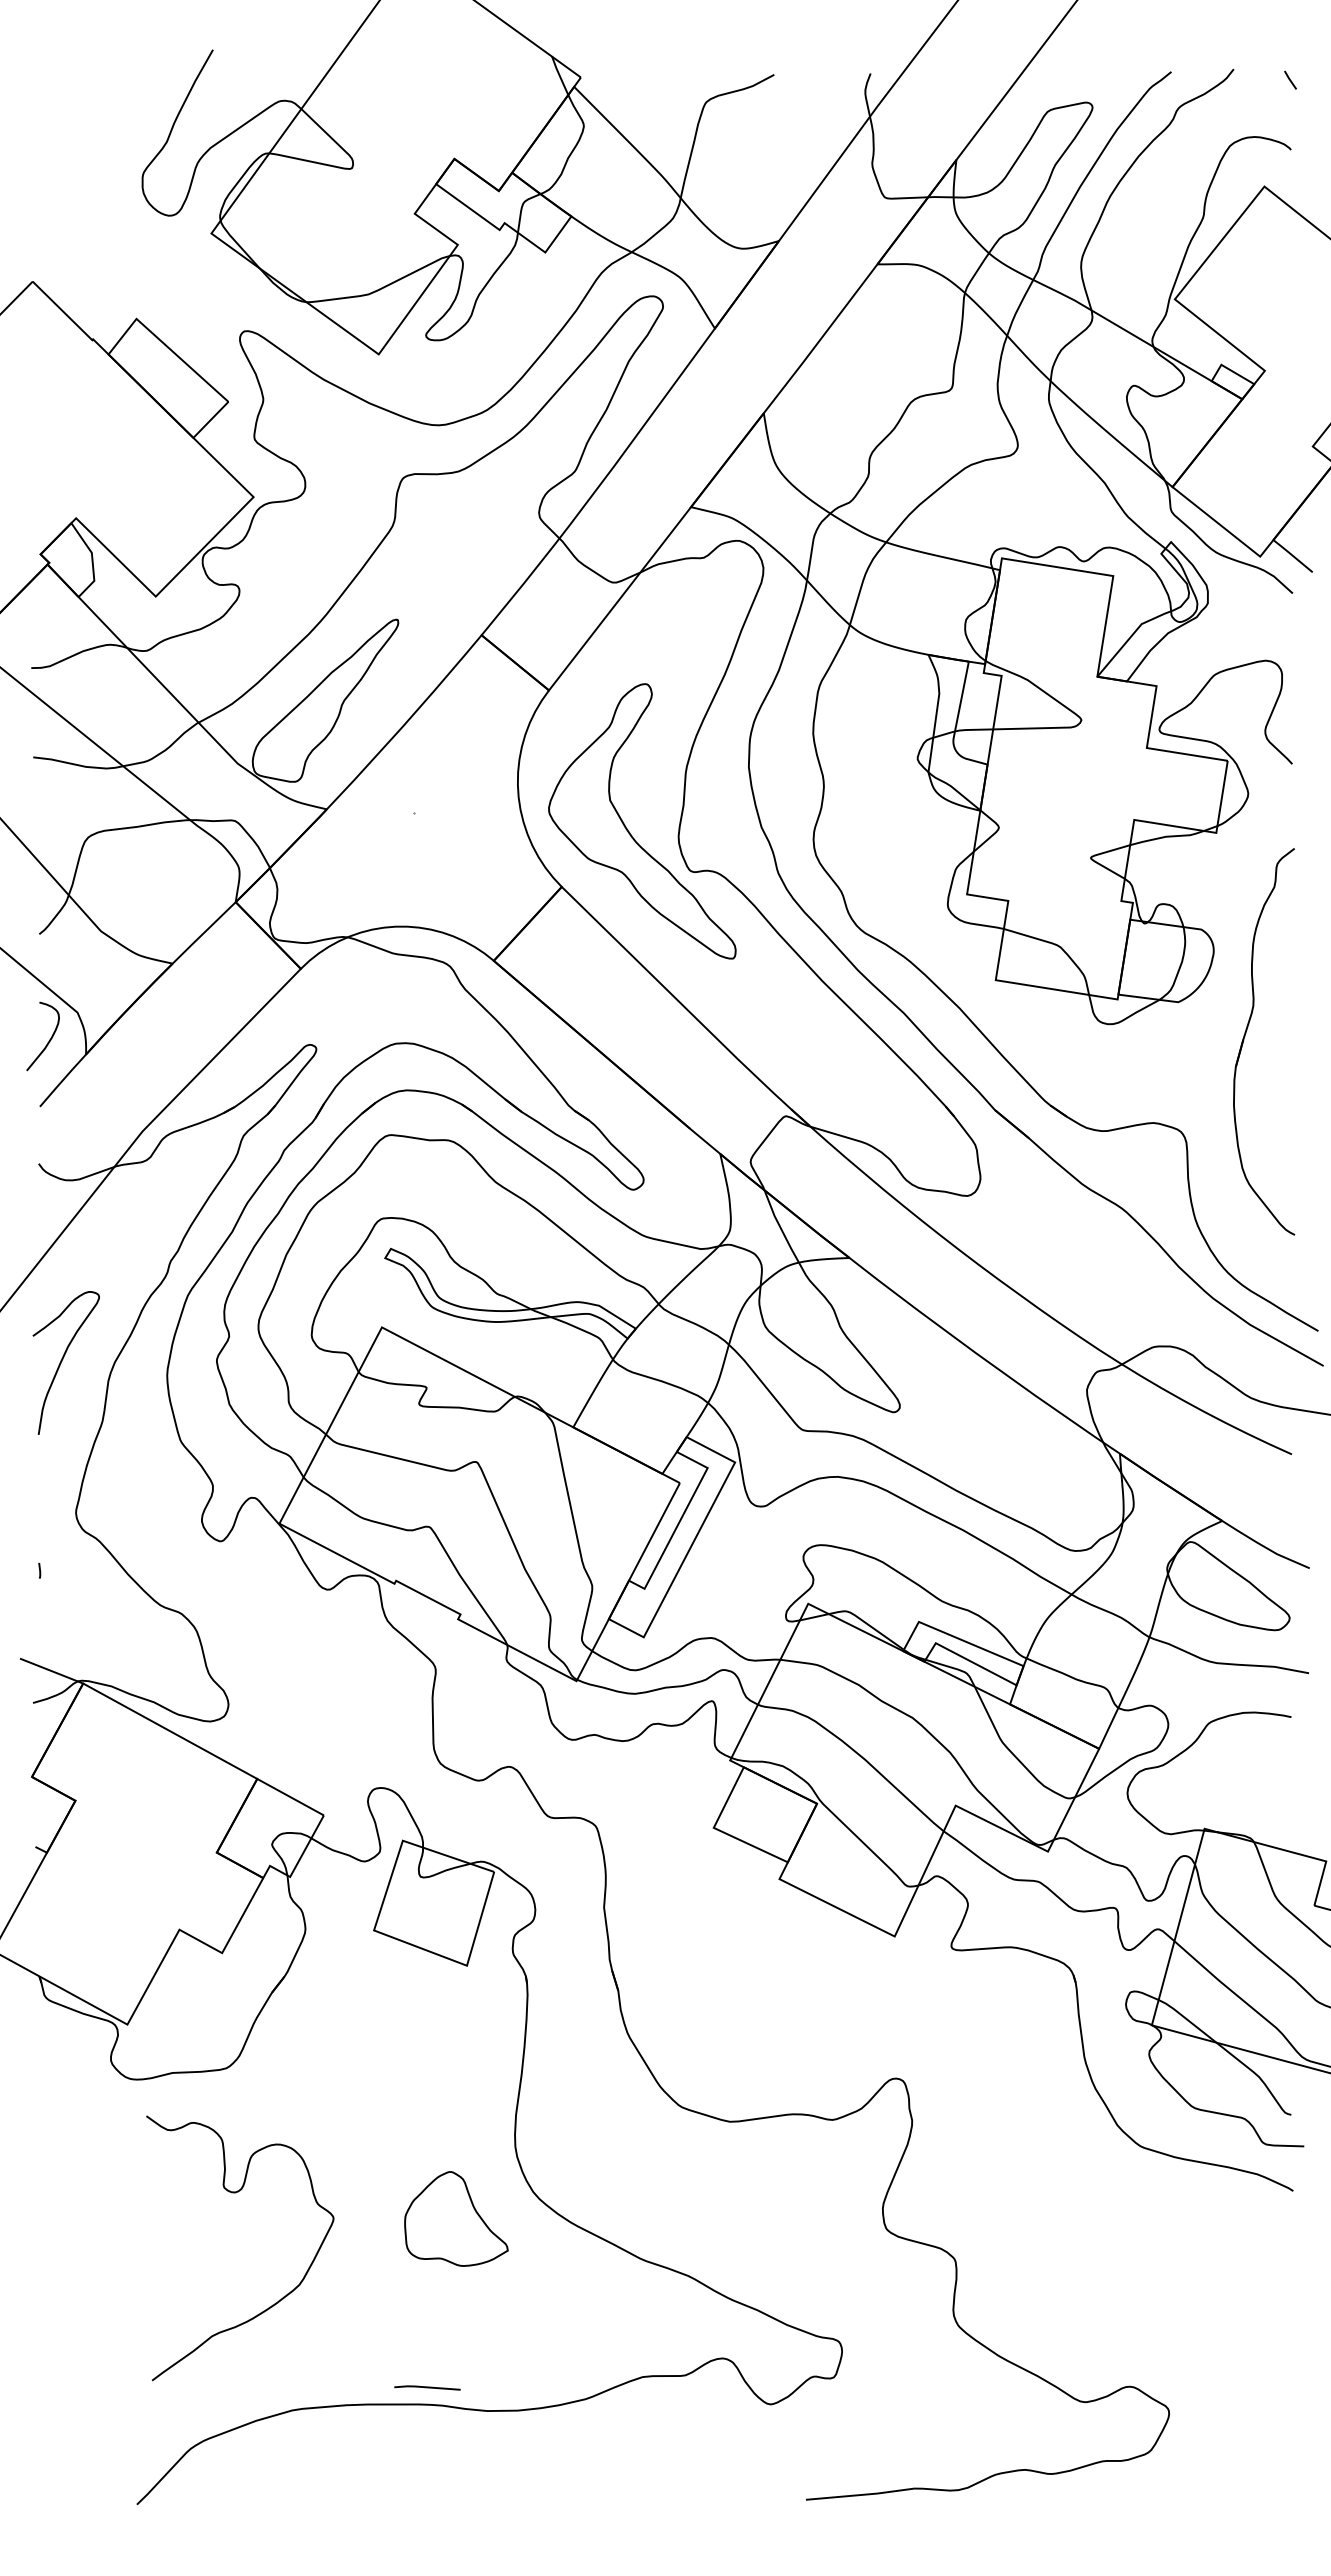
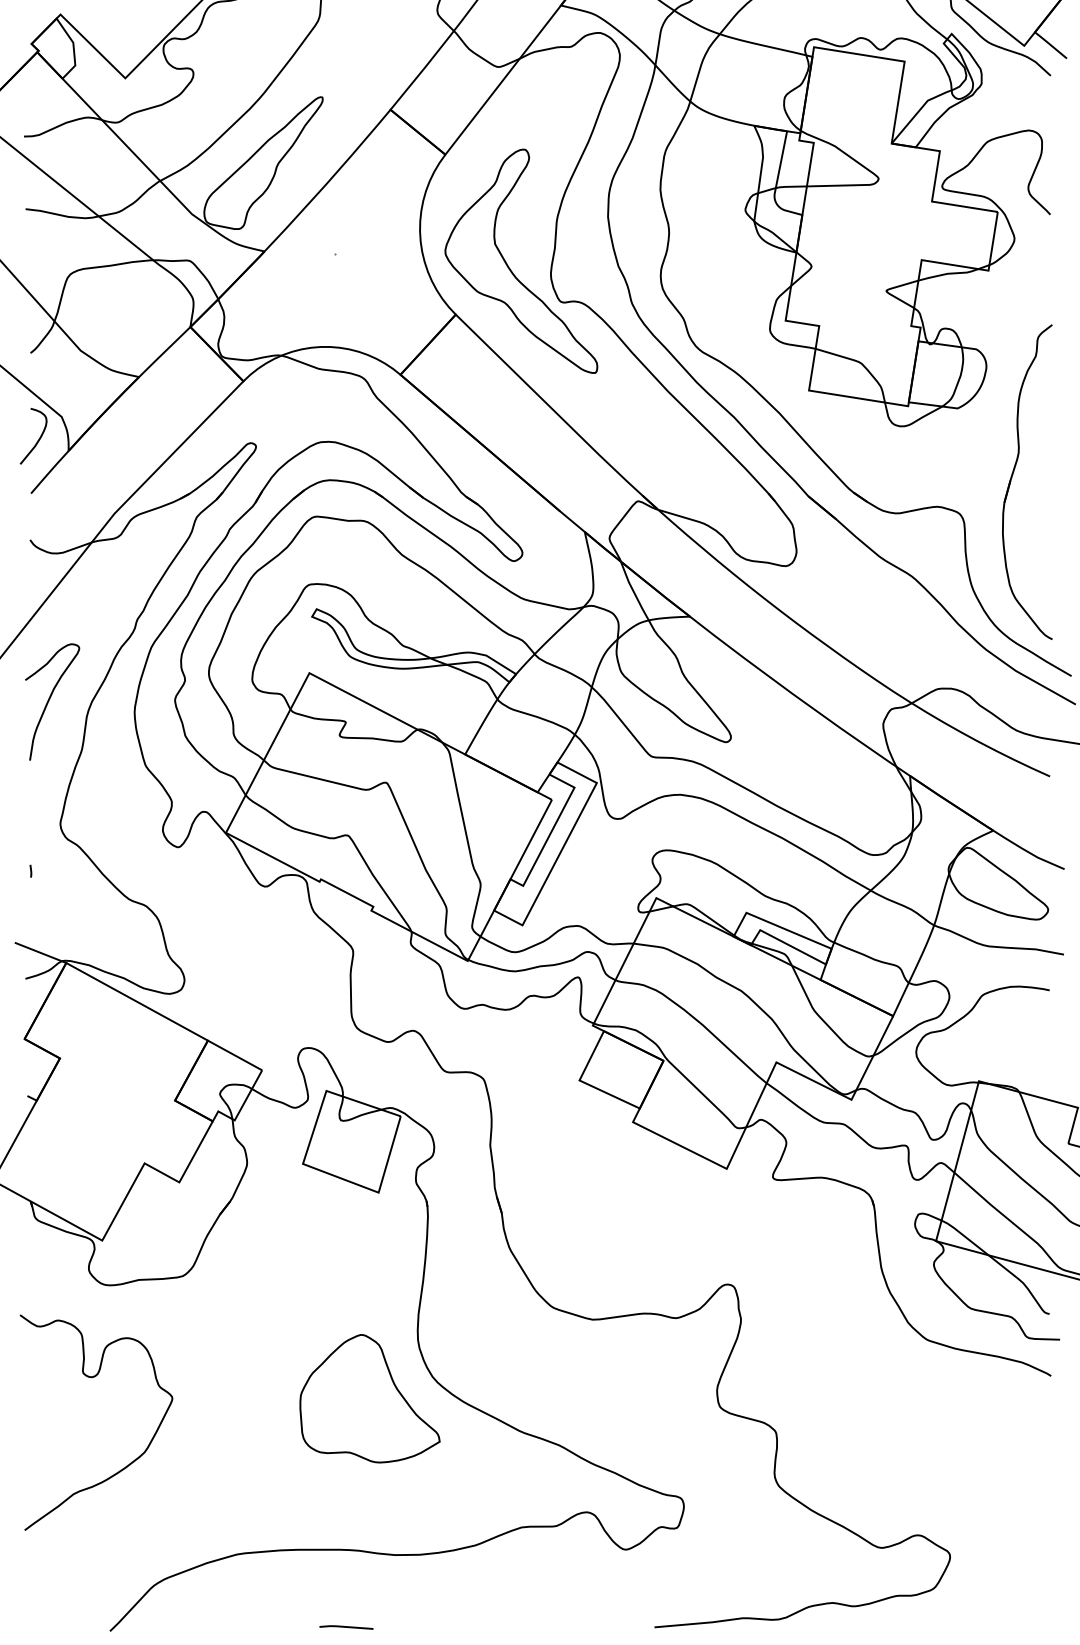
part: (1245, 1036) -> (1012, 477), moved
curve: (235, 2193) -> (92, 1378), moved
part: (456, 2218) -> (370, 1398), size x1.67
line: (427, 2387) -> (346, 1627), moved

